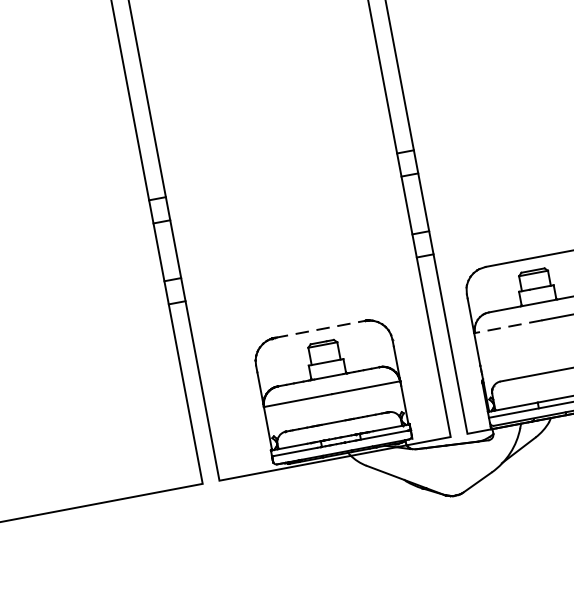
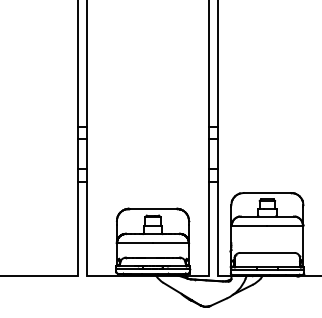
line: (508, 326) -> (249, 225), dashed -> solid
line: (318, 328) -> (152, 208), dashed -> solid

